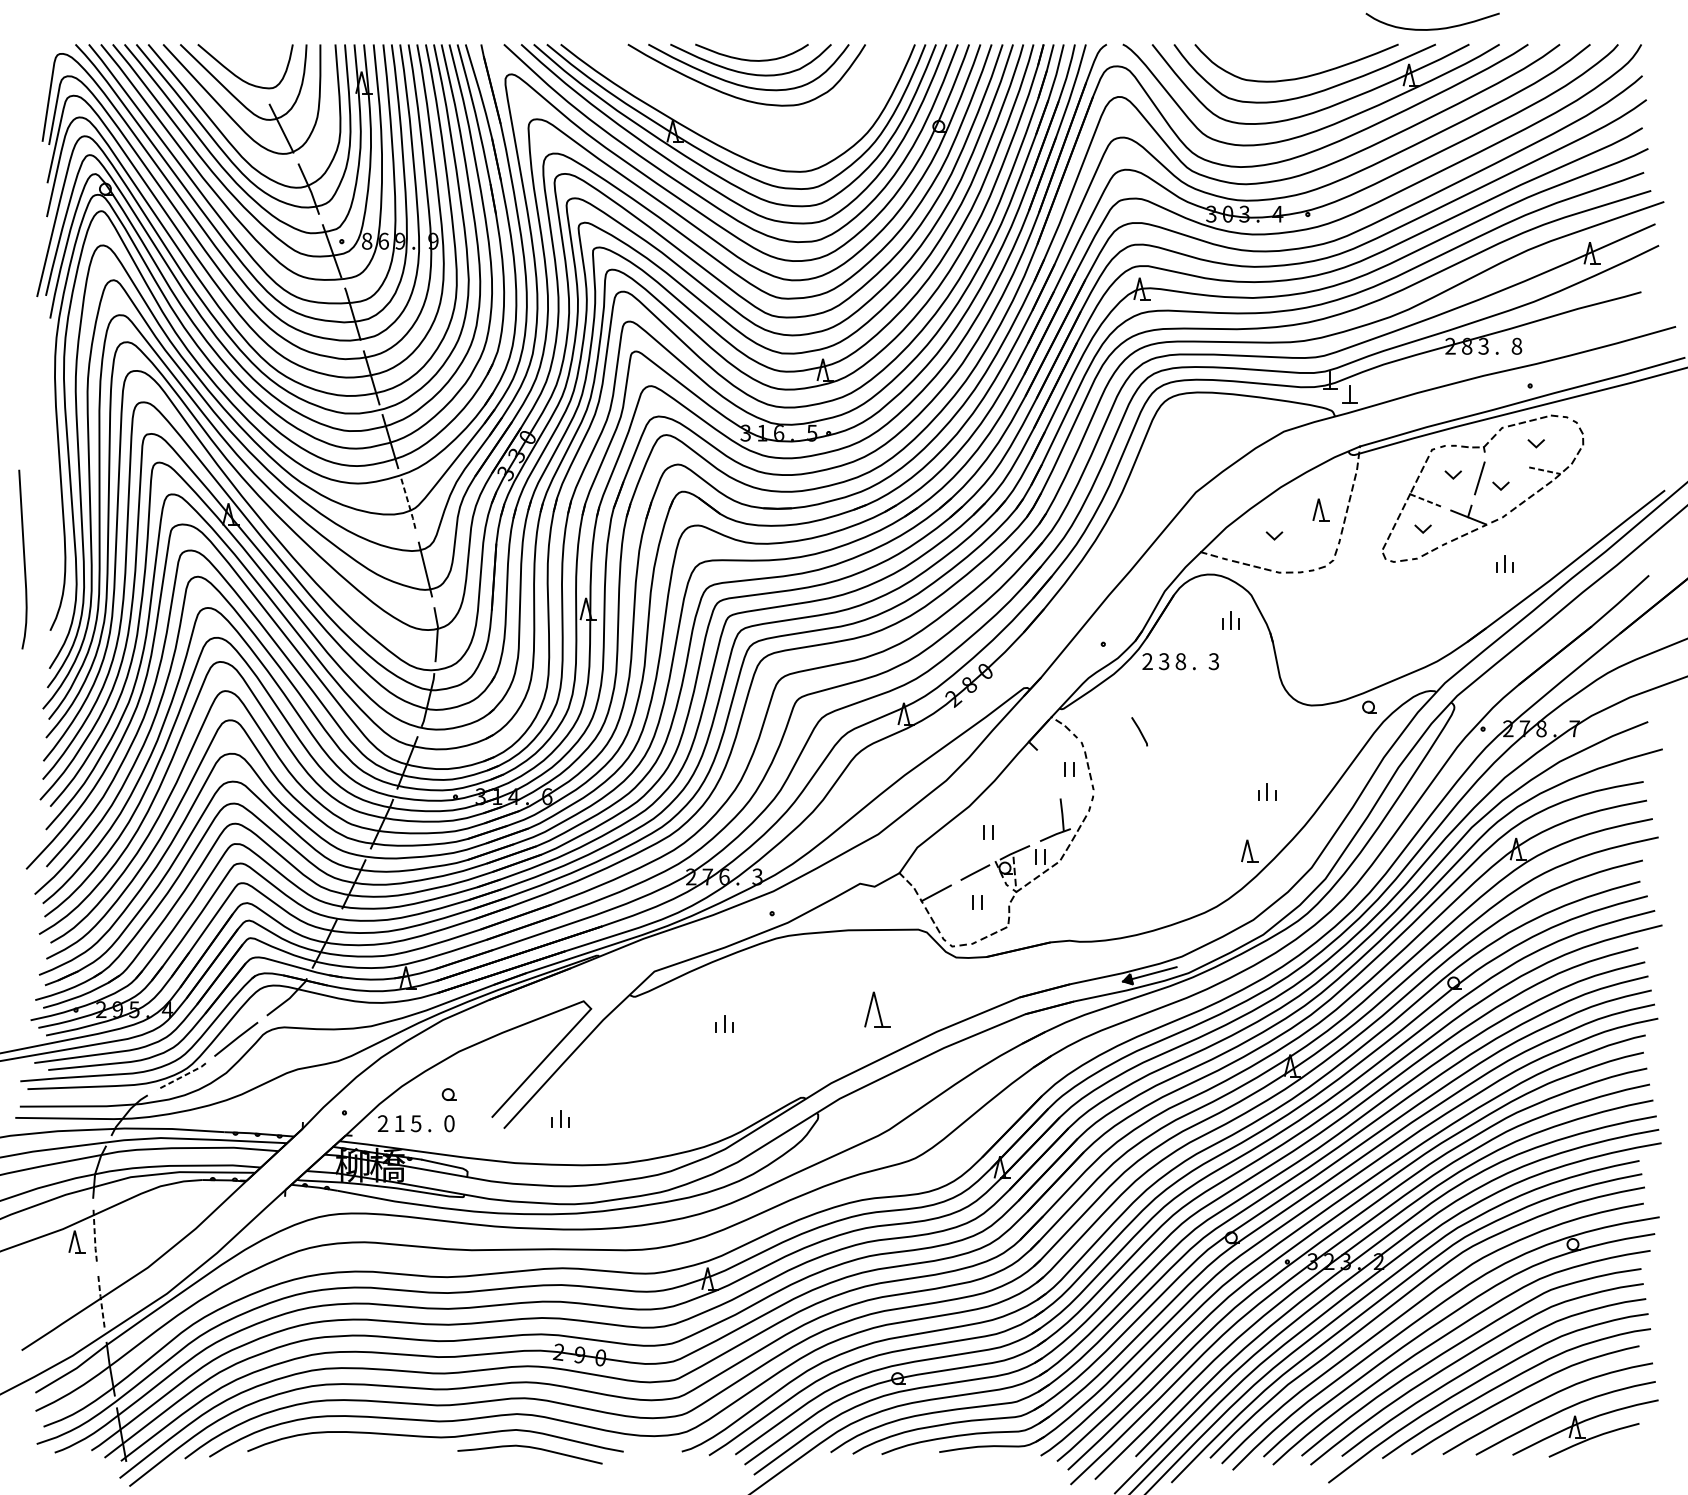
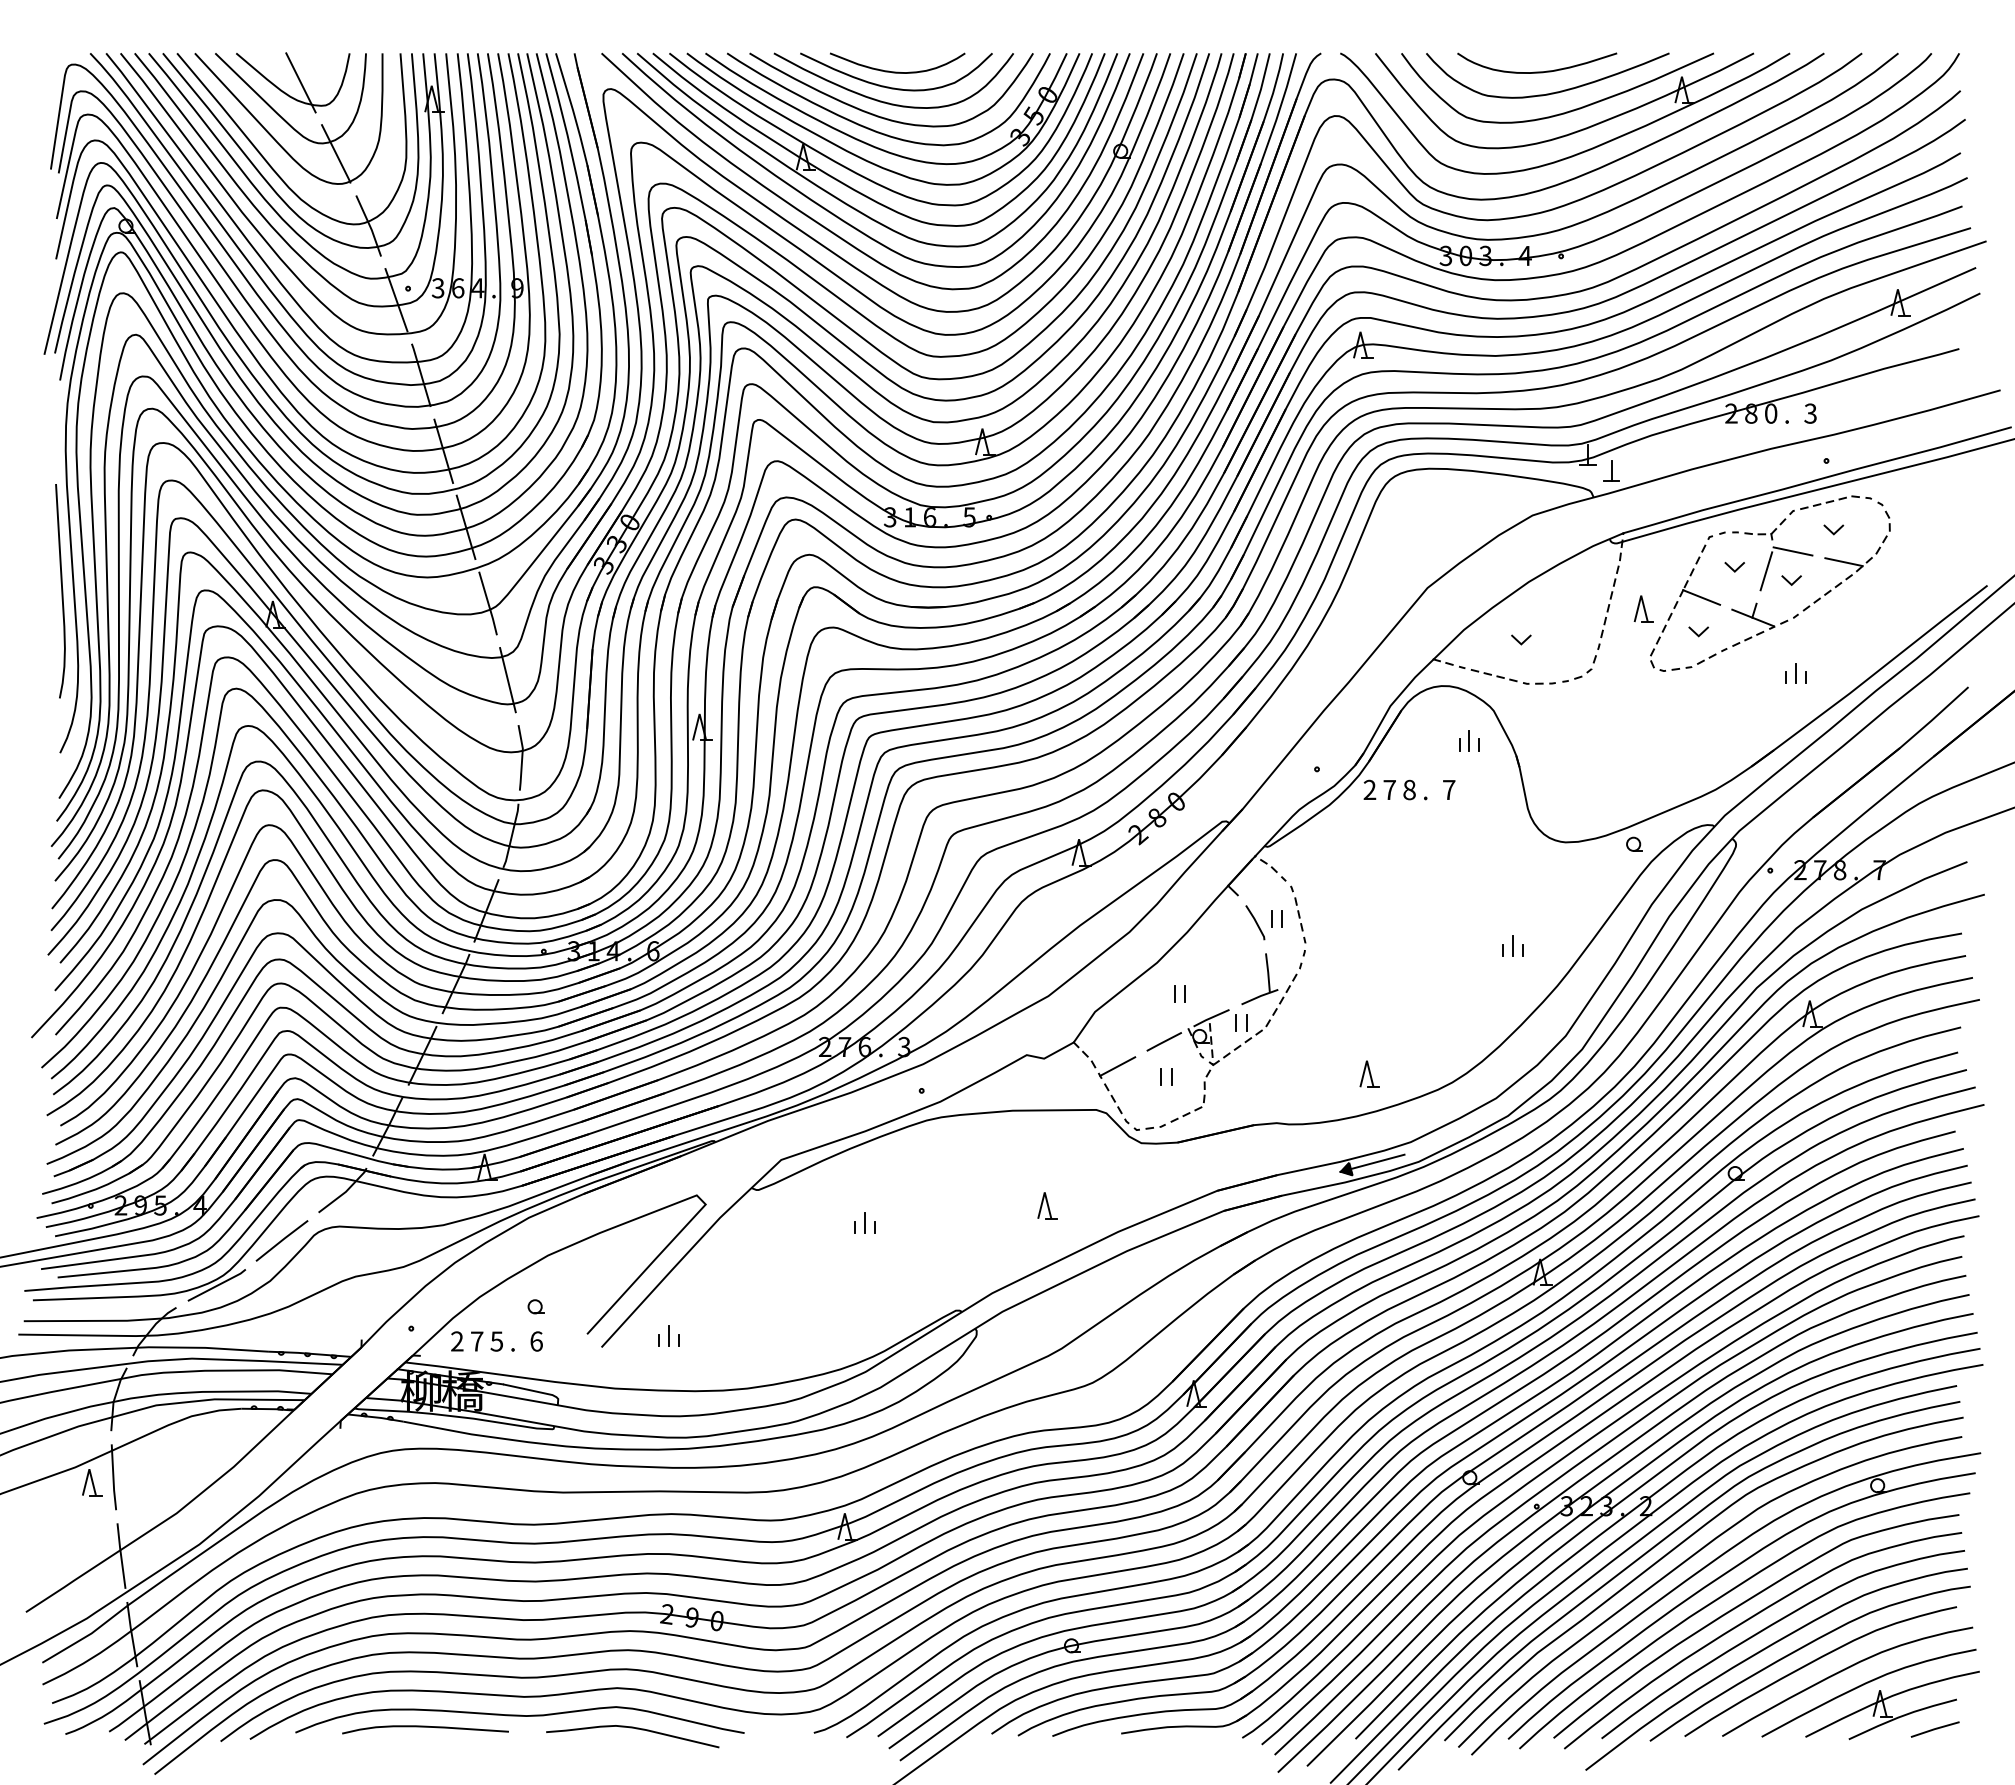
curve: (1432, 28) -> (1537, 71), moved
line: (251, 68) -> (300, 82), added
part: (736, 109) -> (879, 131), added
text: (366, 241) -> (437, 288), 8 -> 3
text: (399, 241) -> (477, 288), 9 -> 4
text: (1483, 346) -> (1770, 413), 3 -> 0
text: (1516, 346) -> (1810, 413), 8 -> 3
line: (1501, 461) -> (1792, 551), added
line: (1545, 471) -> (1844, 562), dashed -> solid
line: (1425, 500) -> (1701, 597), dashed -> solid
line: (409, 505) -> (488, 603), dashed -> solid
part: (1320, 509) -> (1643, 608), moved
curve: (23, 559) -> (61, 591), moved
text: (1164, 661) -> (1389, 789), 3 -> 7
text: (1213, 661) -> (1448, 789), 3 -> 7
line: (1139, 731) -> (1255, 922), moved
part: (1249, 850) -> (1369, 1073), moved
part: (877, 1009) -> (1047, 1205), size x0.62
line: (182, 1076) -> (217, 1285), dashed -> solid
text: (399, 1123) -> (477, 1341), 1 -> 7
text: (449, 1123) -> (536, 1341), 0 -> 6
line: (95, 1237) -> (113, 1477), dashed -> solid
line: (101, 1302) -> (121, 1555), dashed -> solid
curve: (356, 1447) -> (425, 1727), added
line: (1620, 1448) -> (1934, 1729), added

